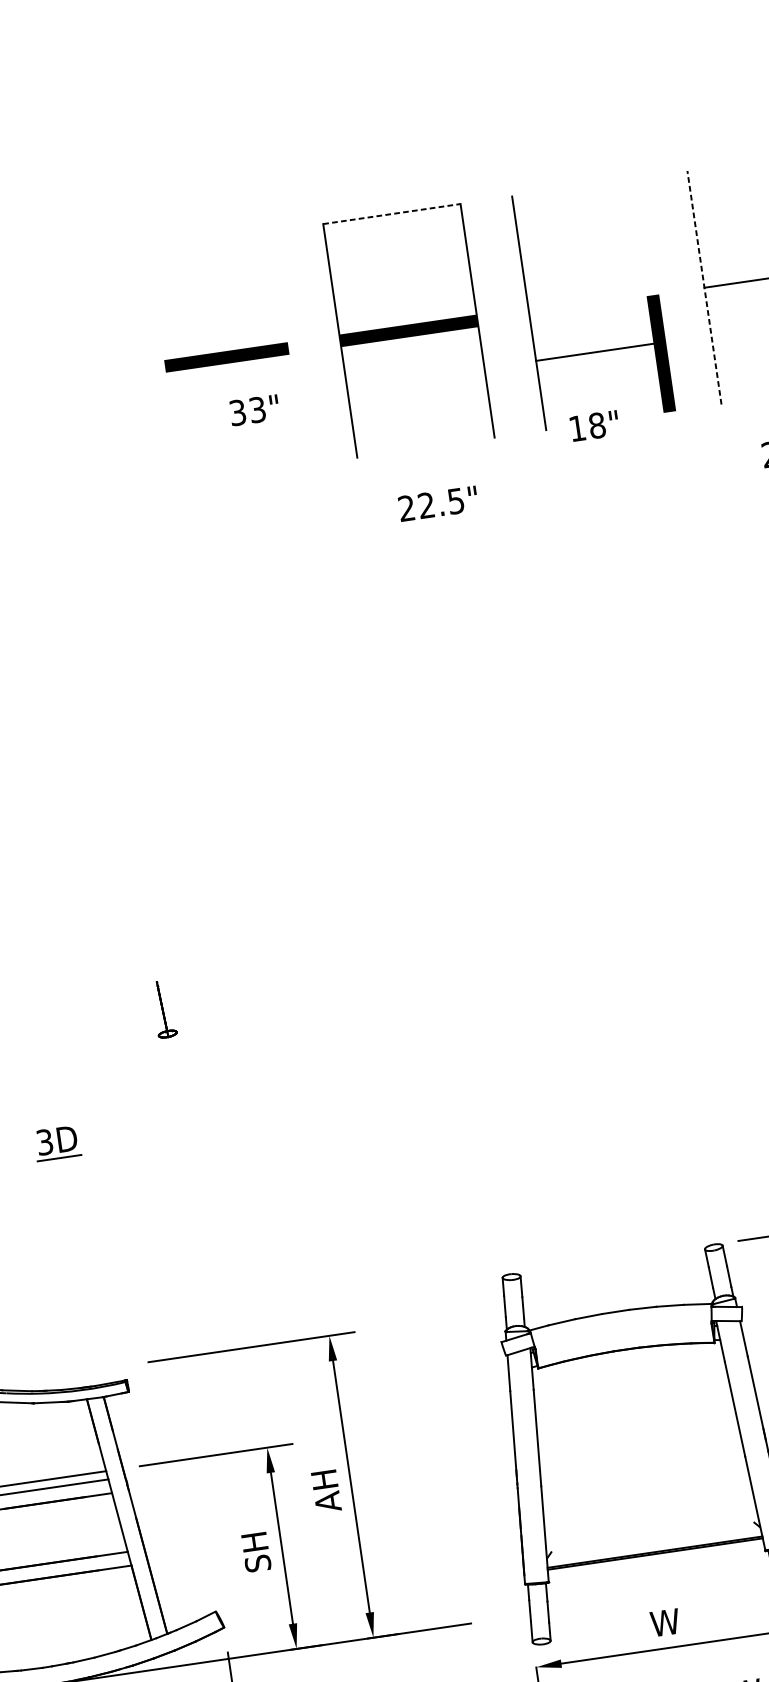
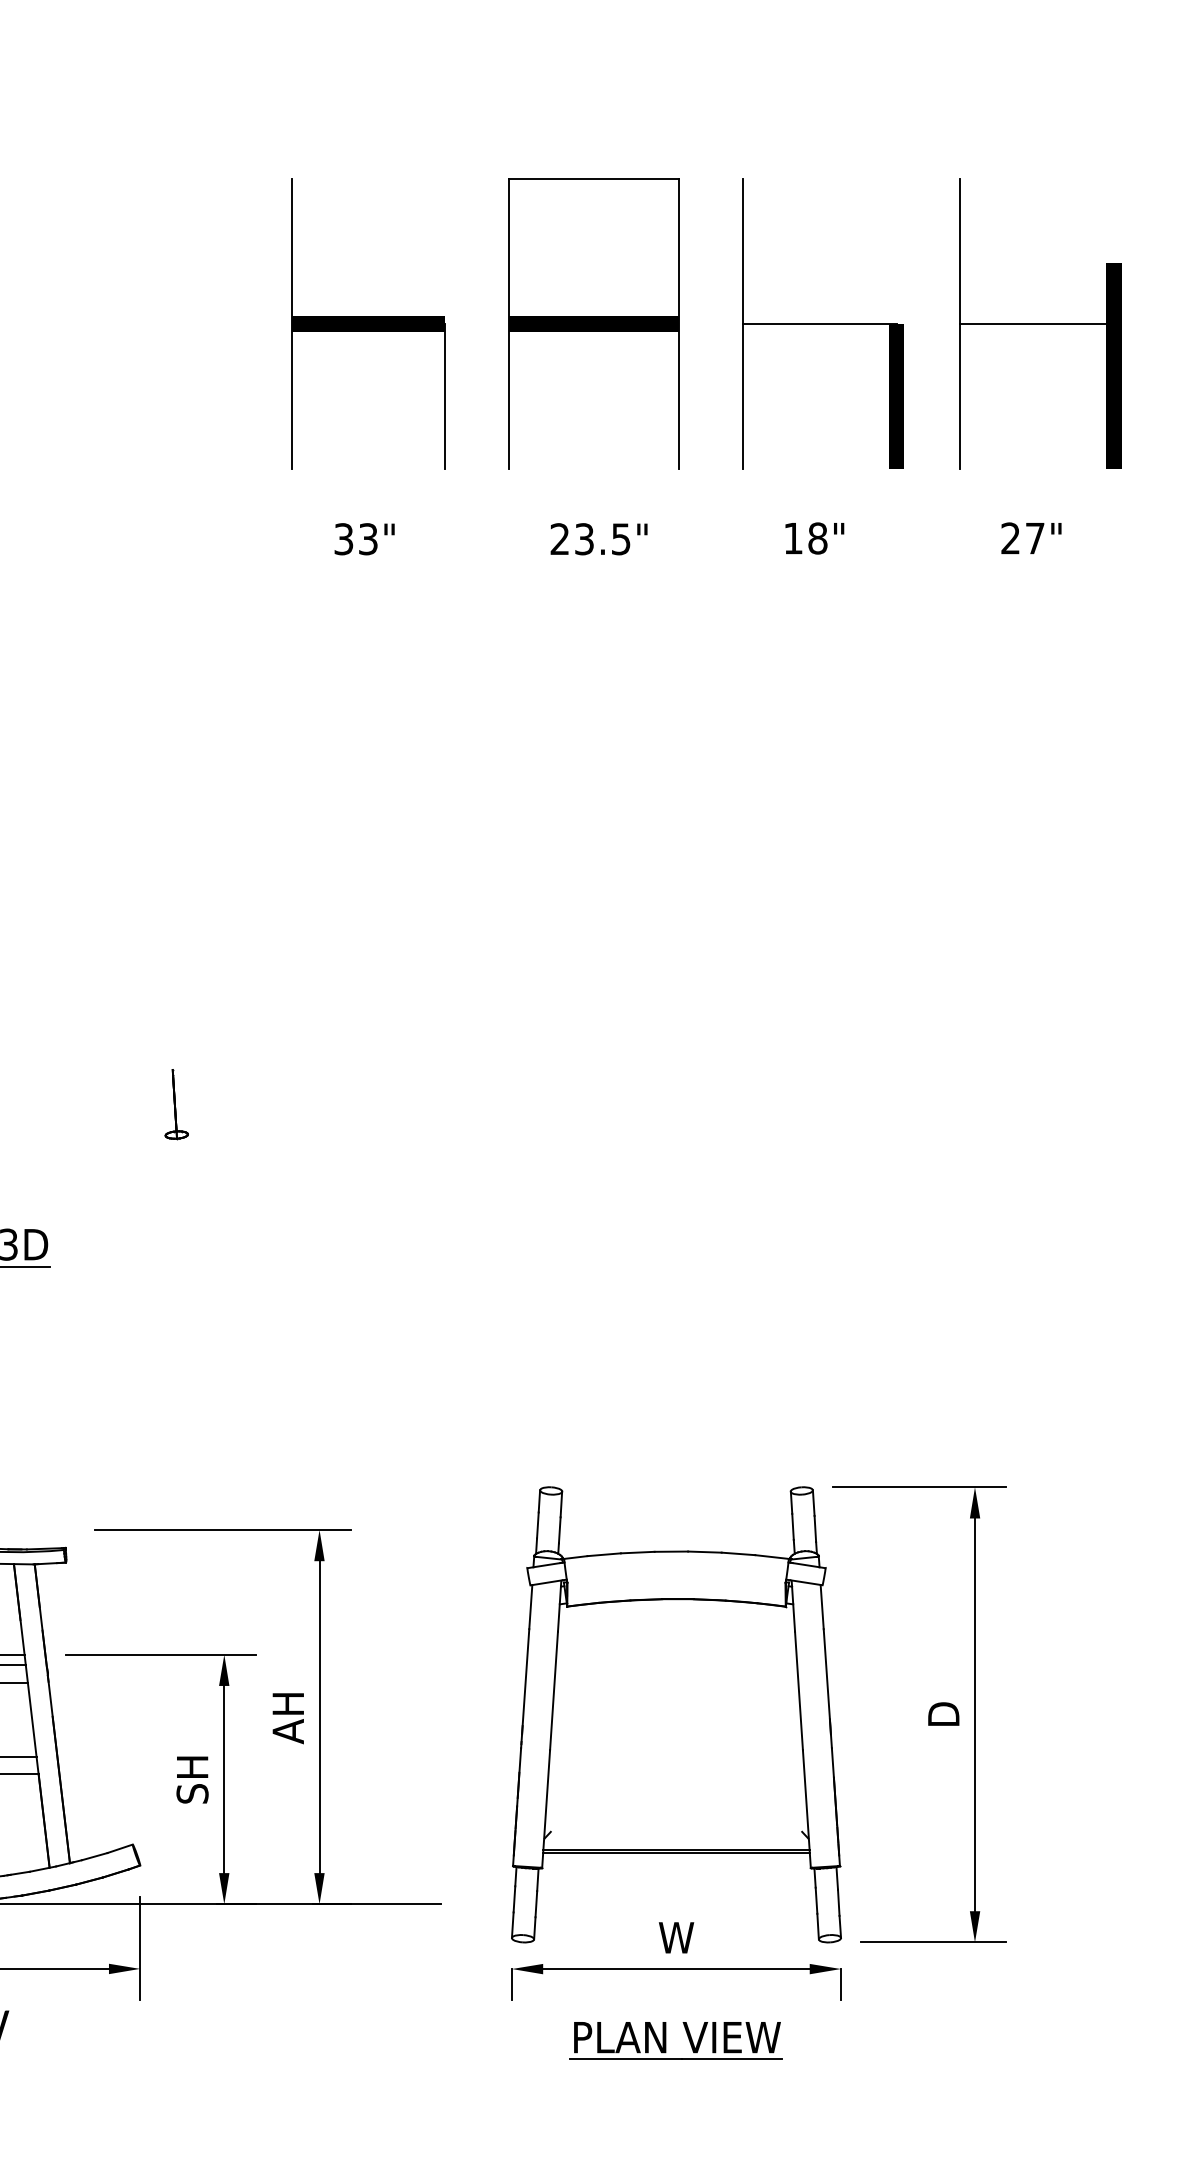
line: (392, 214) -> (594, 179), dashed -> solid
line: (704, 288) -> (960, 324), dashed -> solid
line: (597, 352) -> (819, 324), moved
line: (164, 366) -> (291, 323), added
line: (296, 406) -> (444, 396), added
text: (254, 410) -> (364, 539), moved
text: (594, 426) -> (814, 538), moved
text: (426, 505) -> (584, 539), 22.5" -> 23.5"

